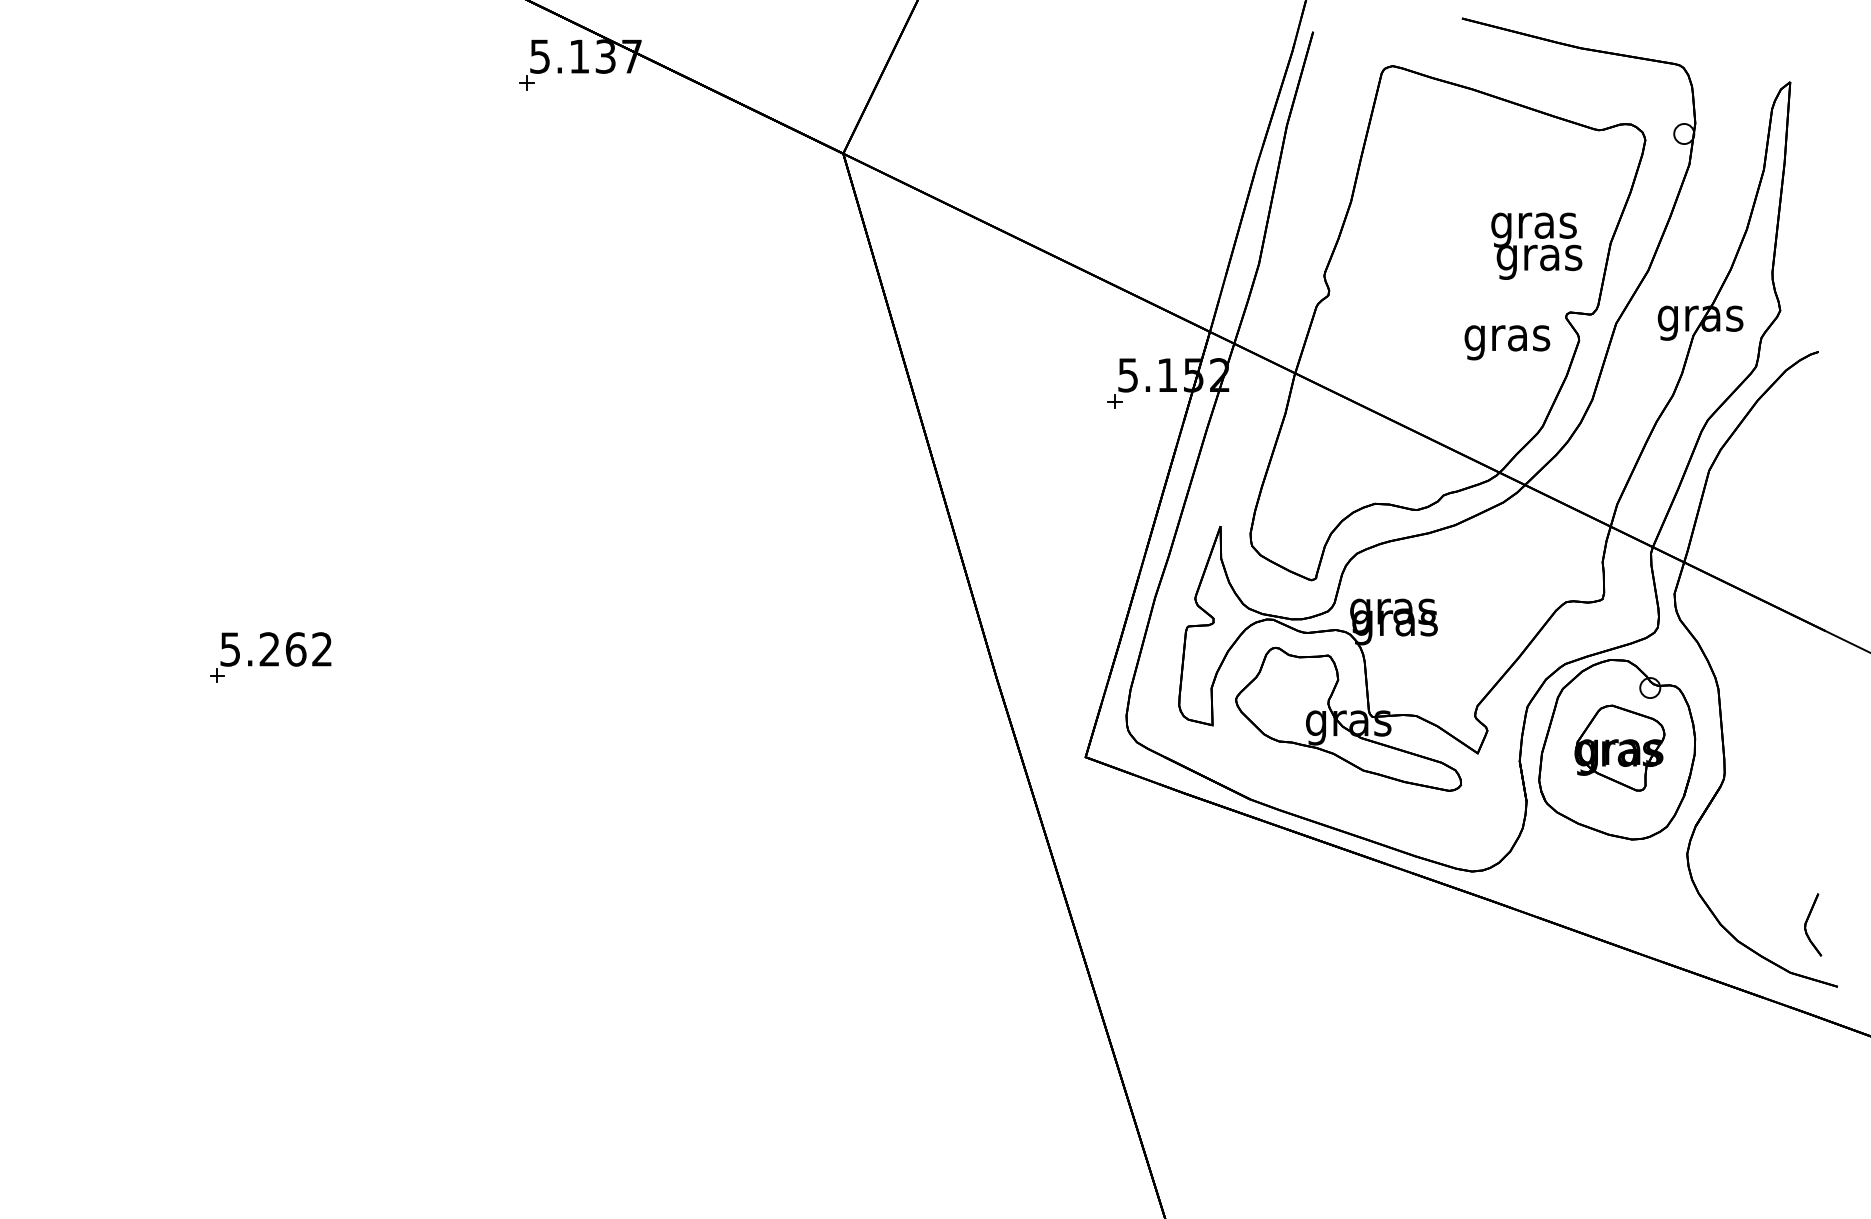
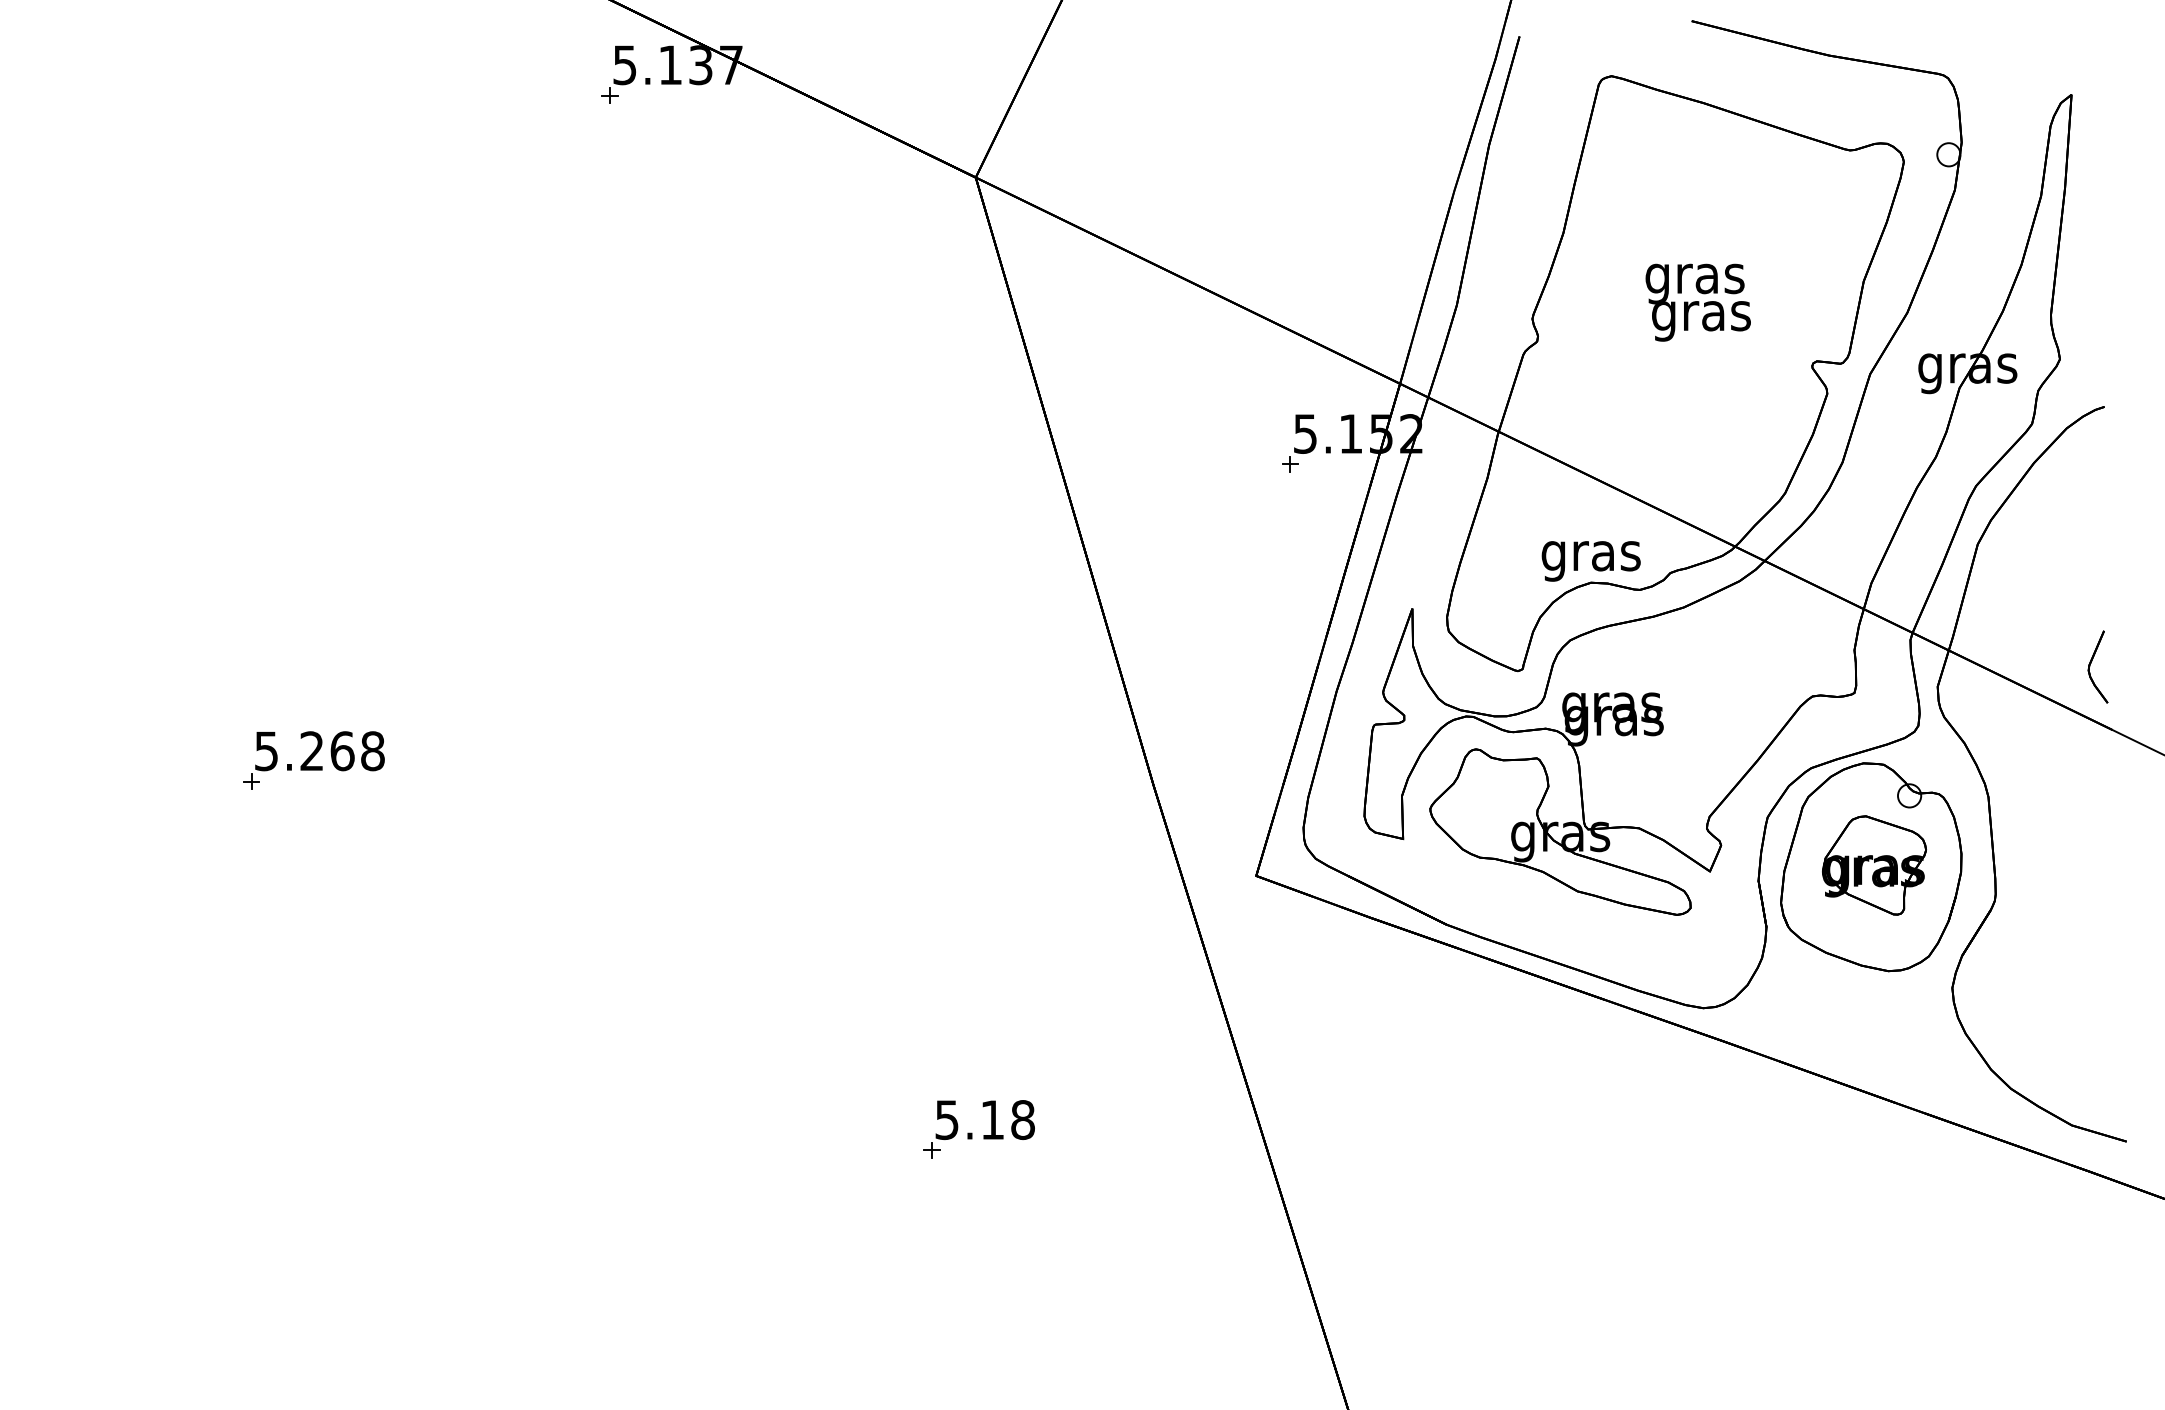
text: (1536, 246) -> (1697, 302), moved
text: (1506, 342) -> (1590, 561), moved
text: (321, 649) -> (372, 751), 5.262 -> 5.268
part: (1807, 921) -> (2091, 663), moved
part: (840, 979) -> (972, 1133), added

